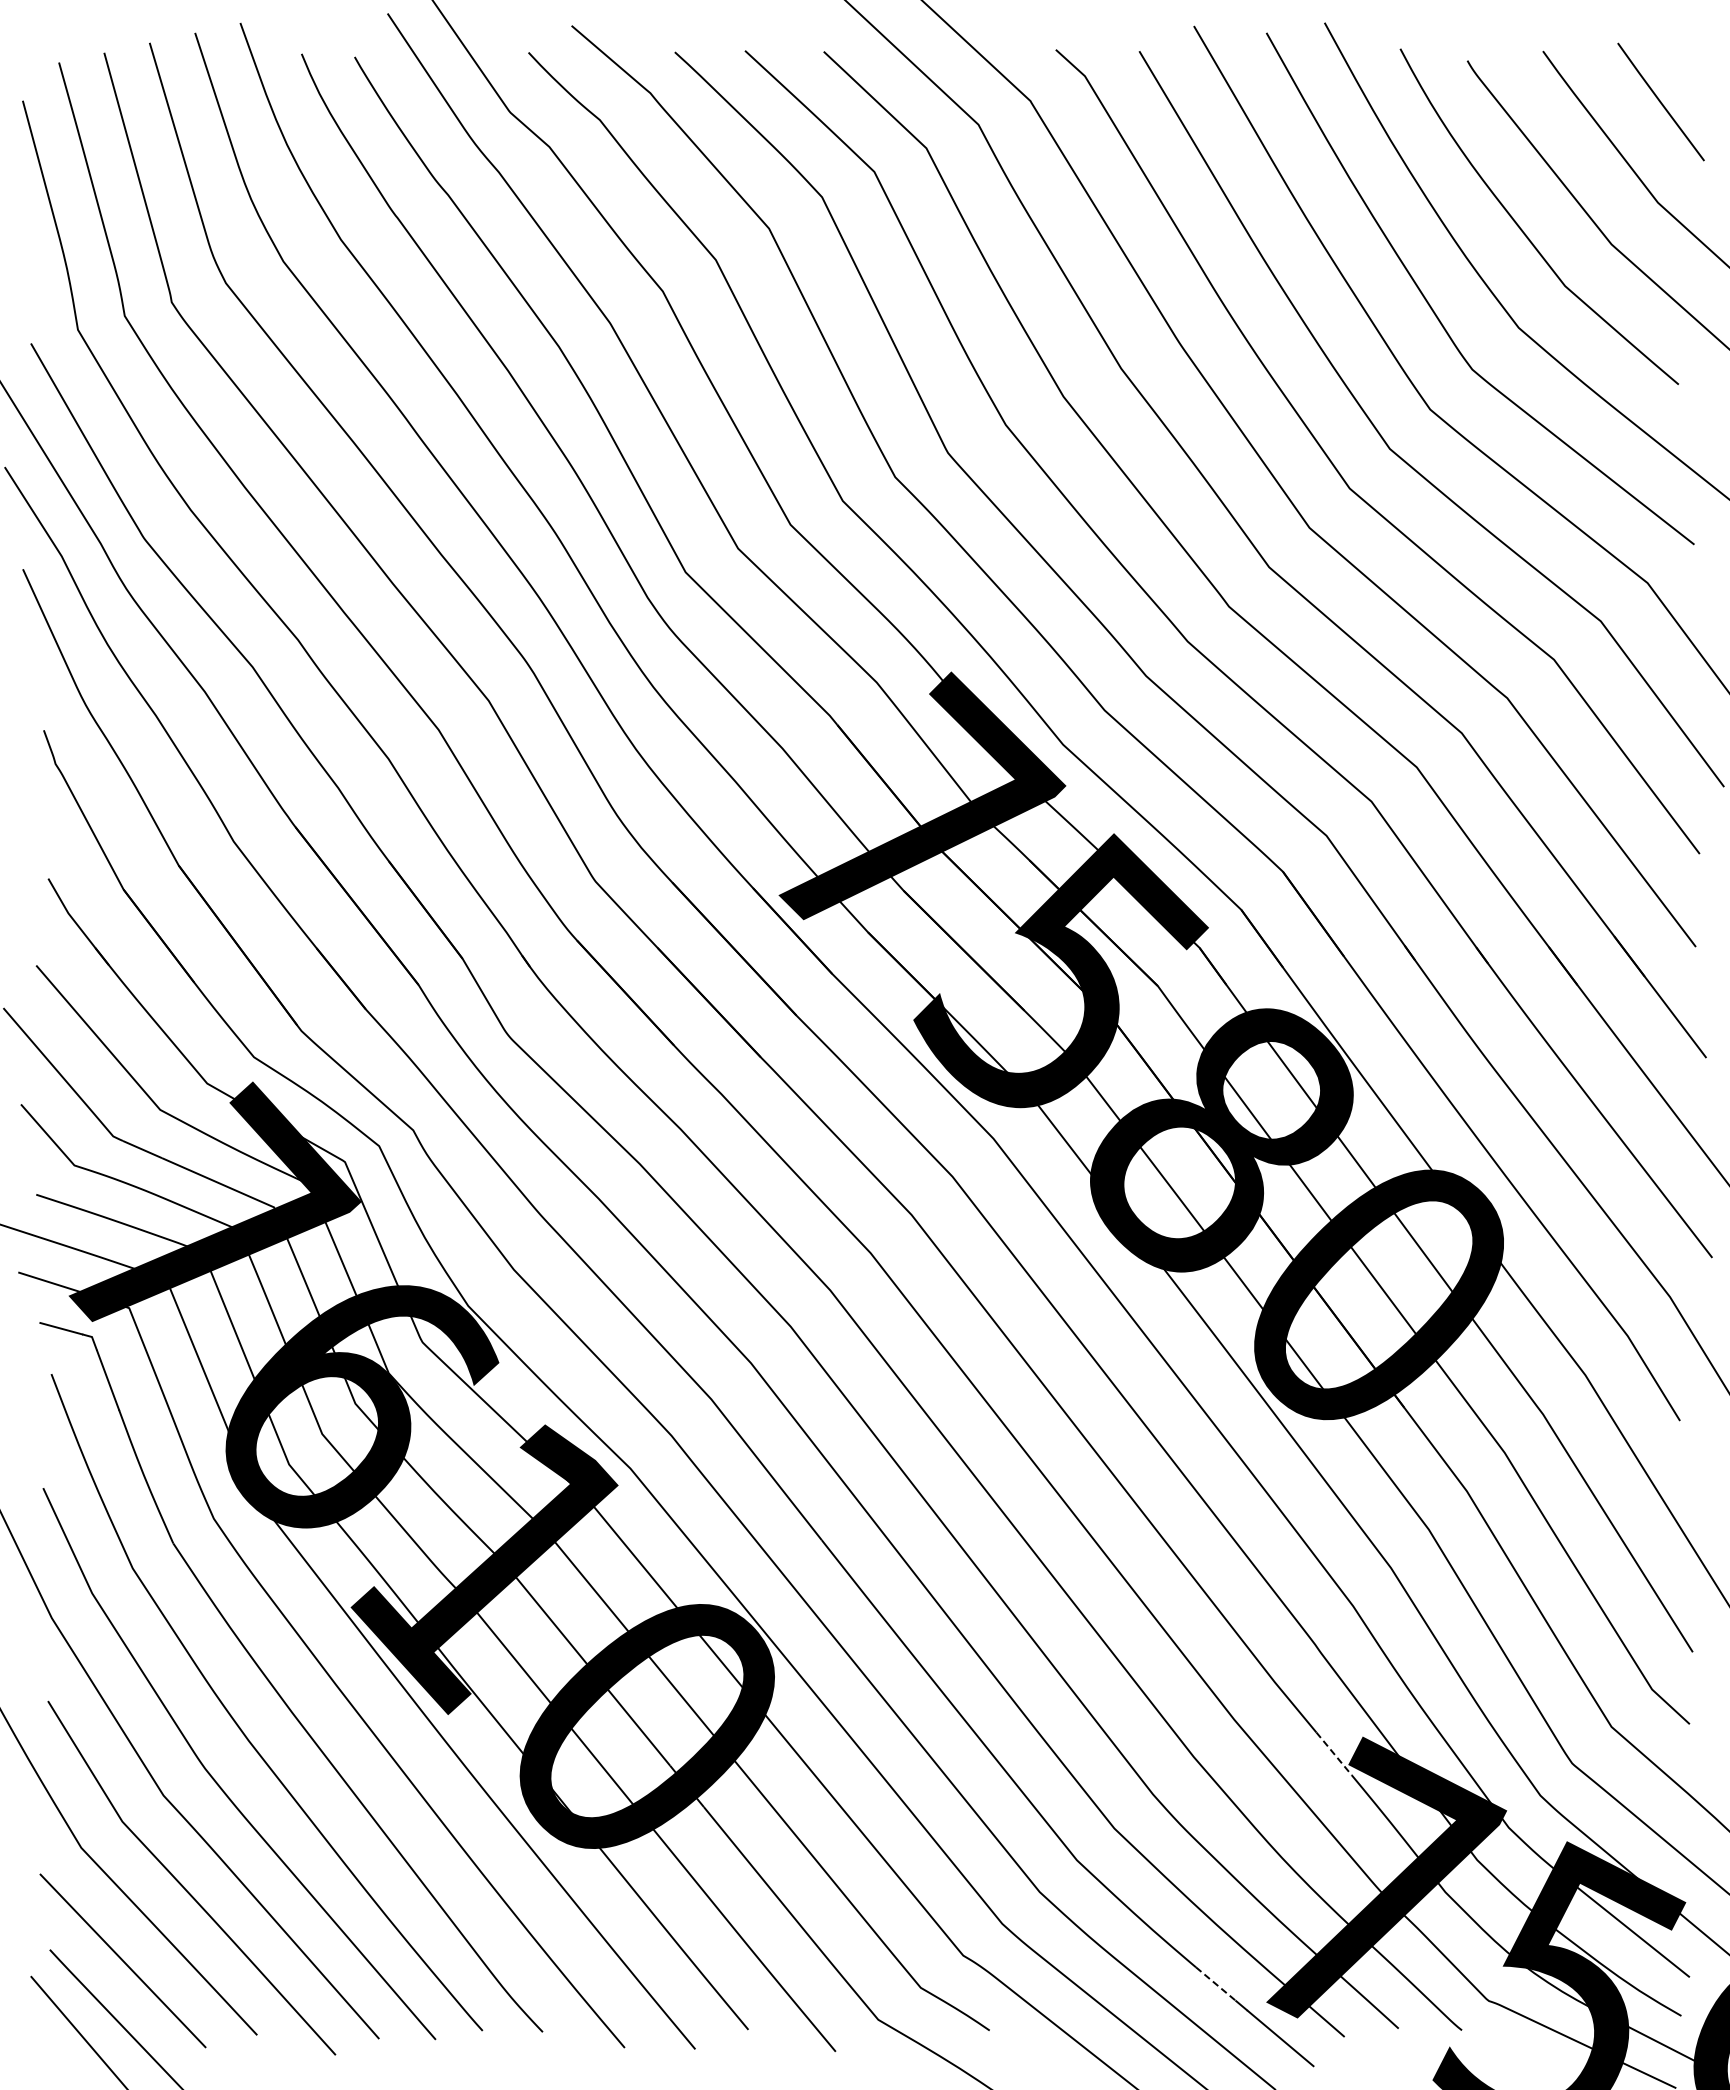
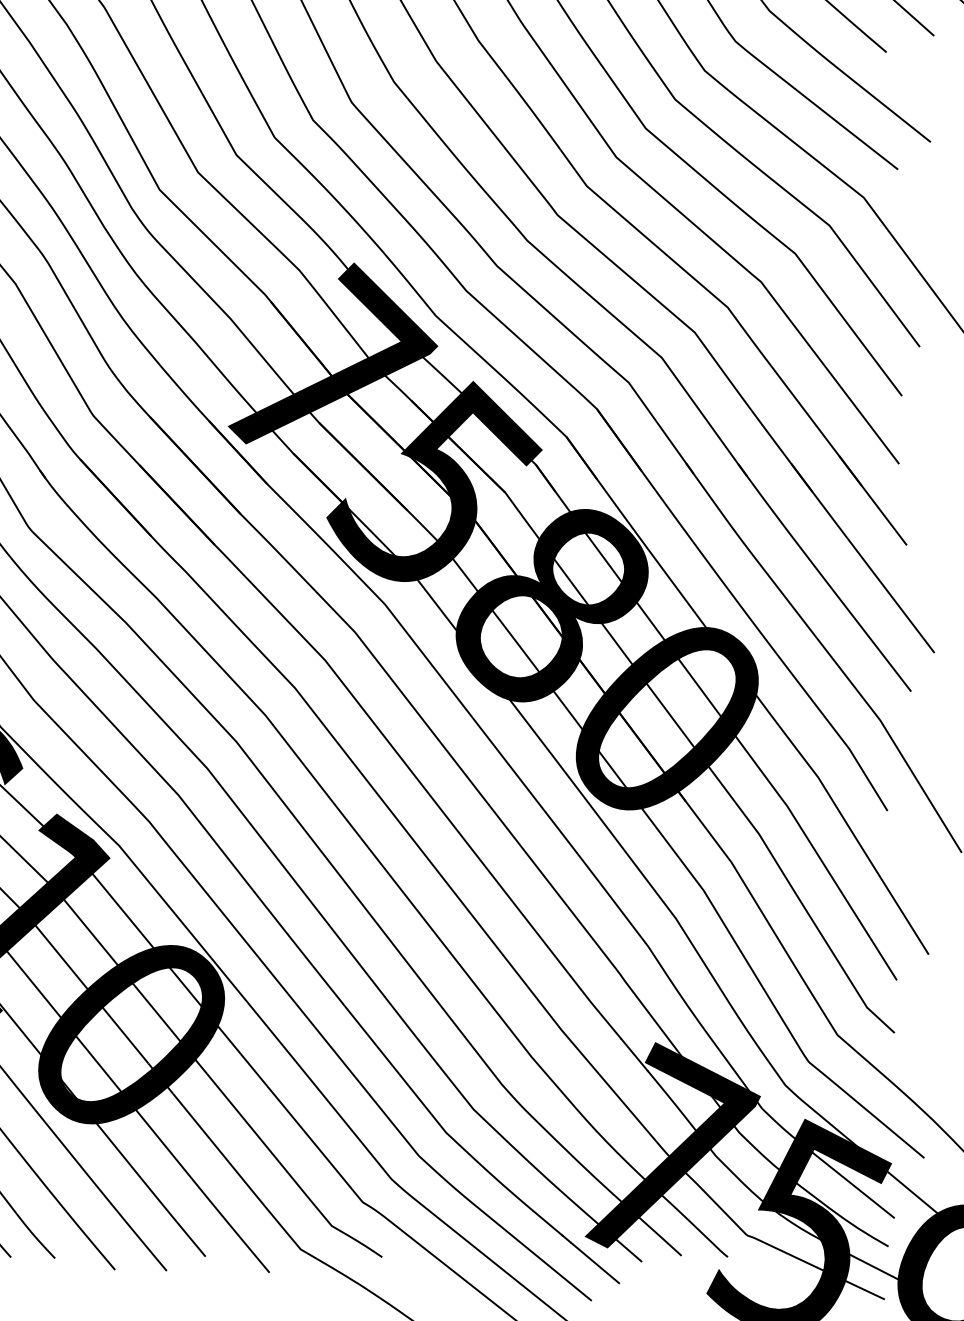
line: (1334, 1753) -> (634, 1054), dashed -> solid
line: (1216, 1984) -> (548, 1223), dashed -> solid

